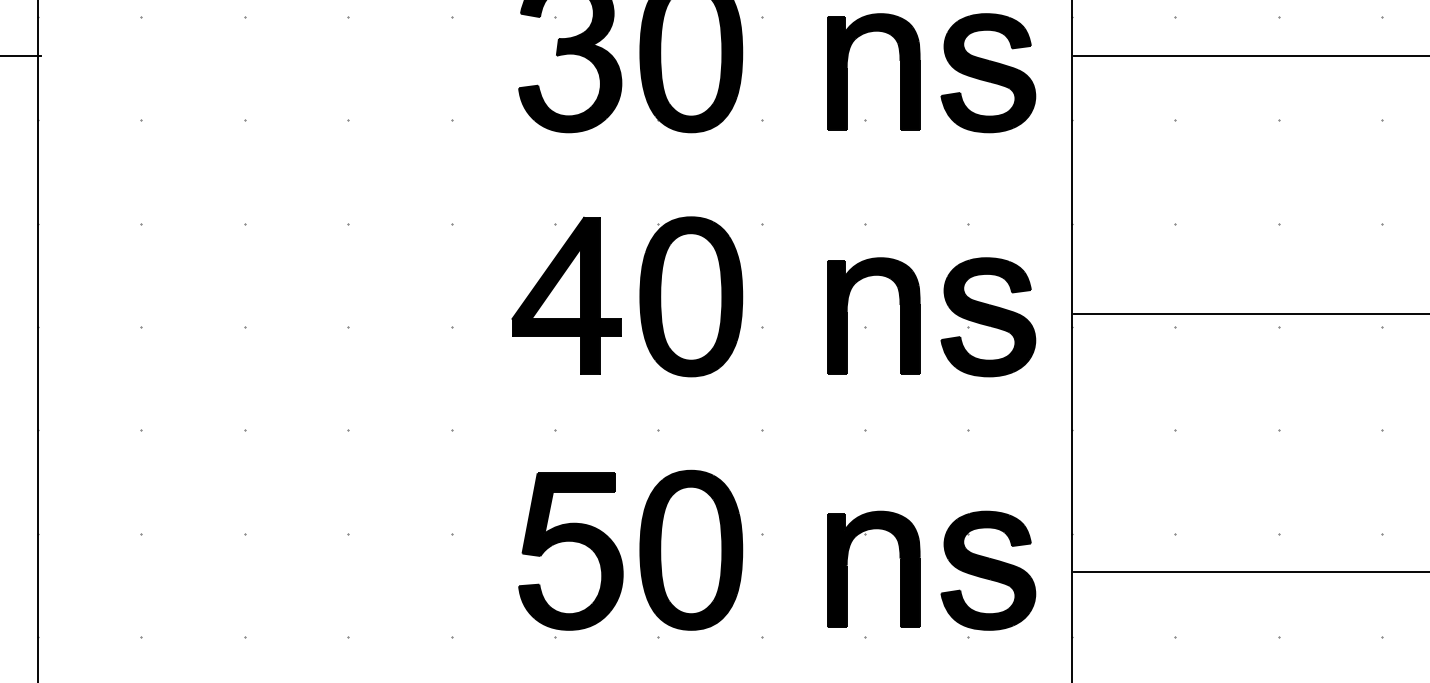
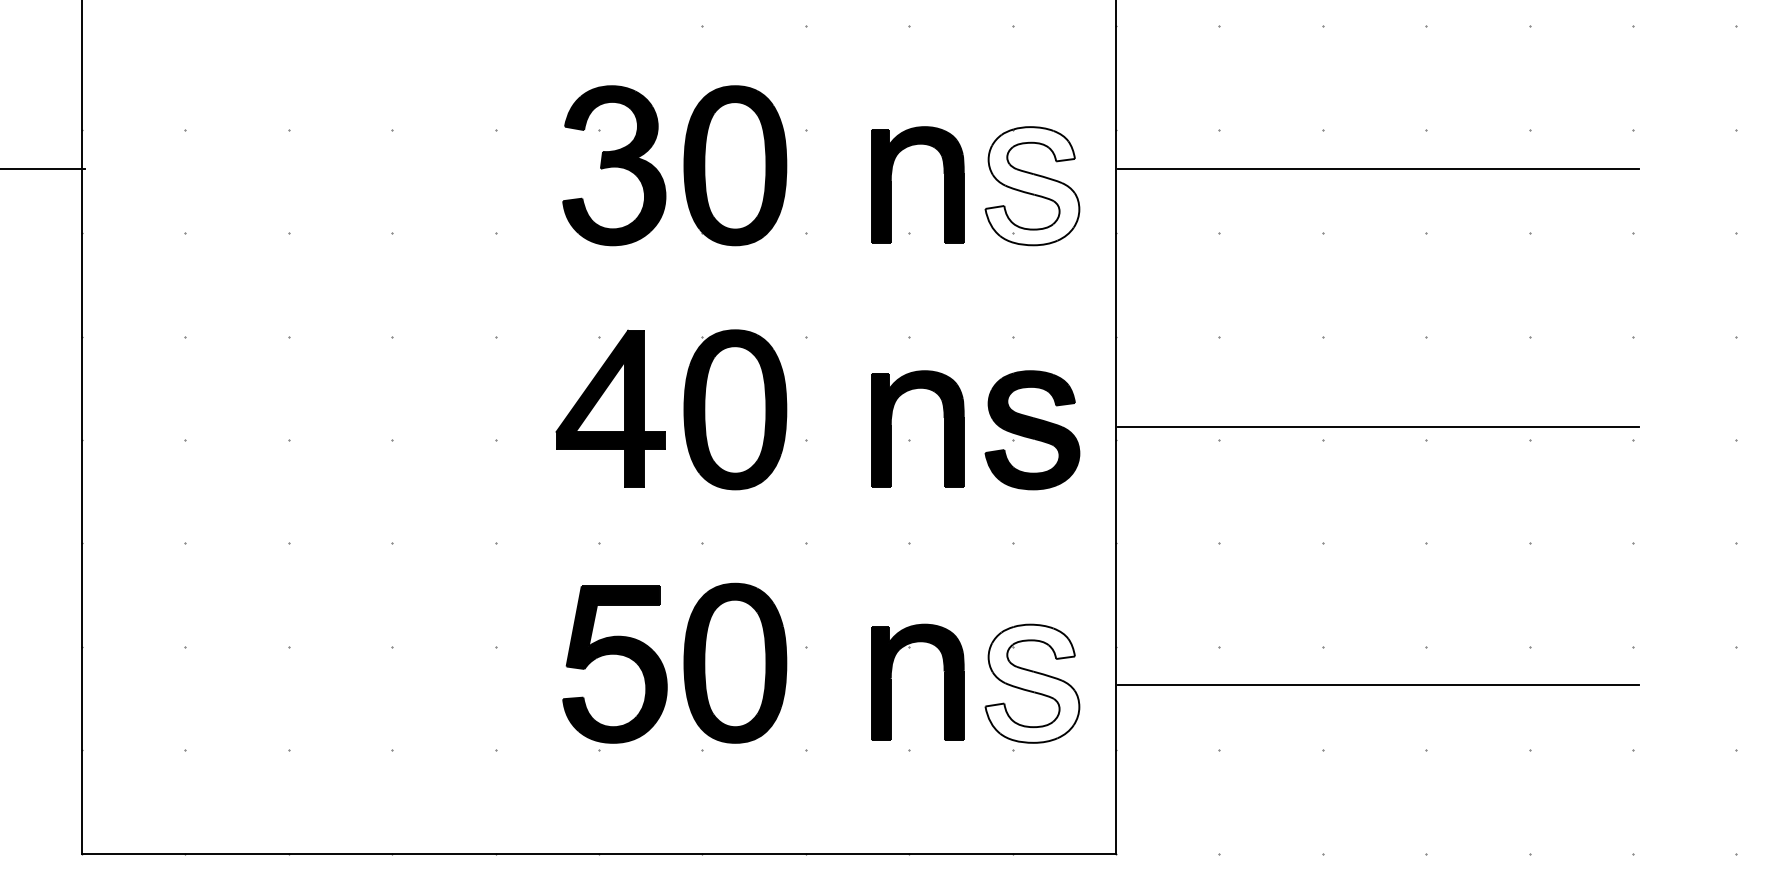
fill: (988, 73) -> (1032, 186), removed
fill: (988, 570) -> (1032, 683), removed

